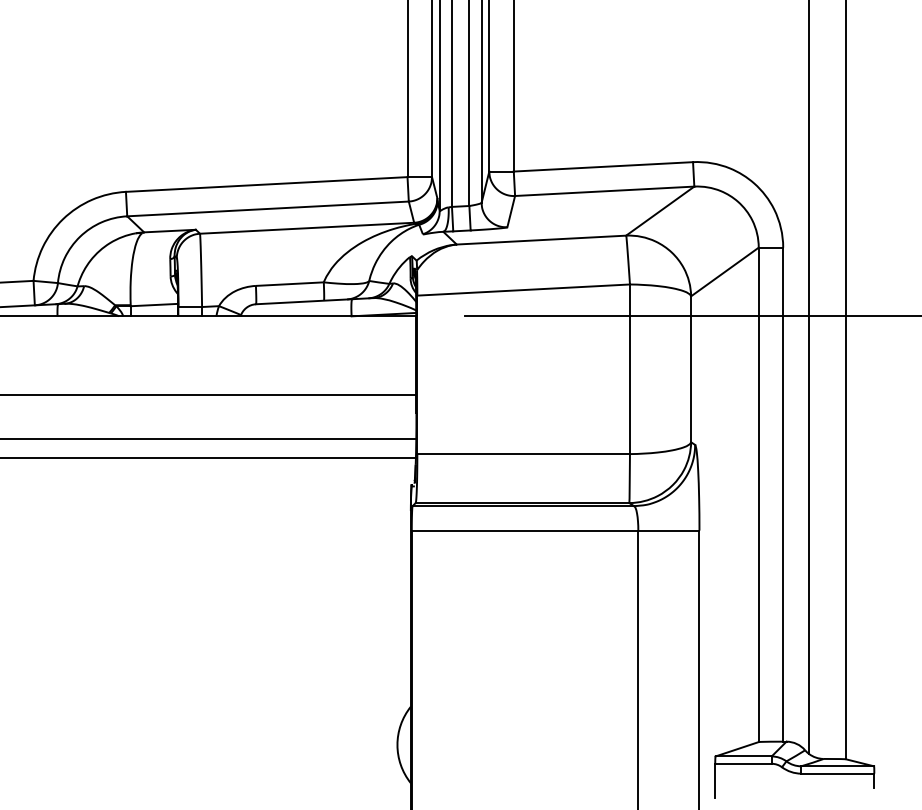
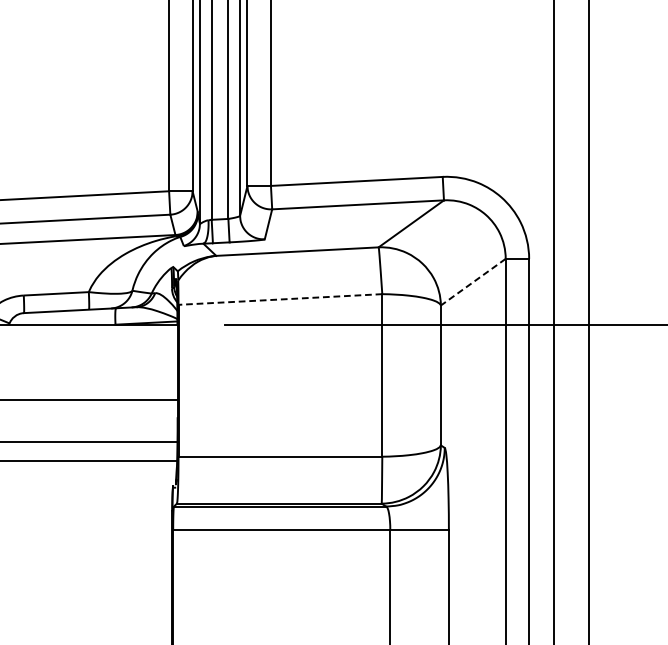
line: (724, 271) -> (472, 281), solid -> dashed
line: (523, 290) -> (280, 299), solid -> dashed

